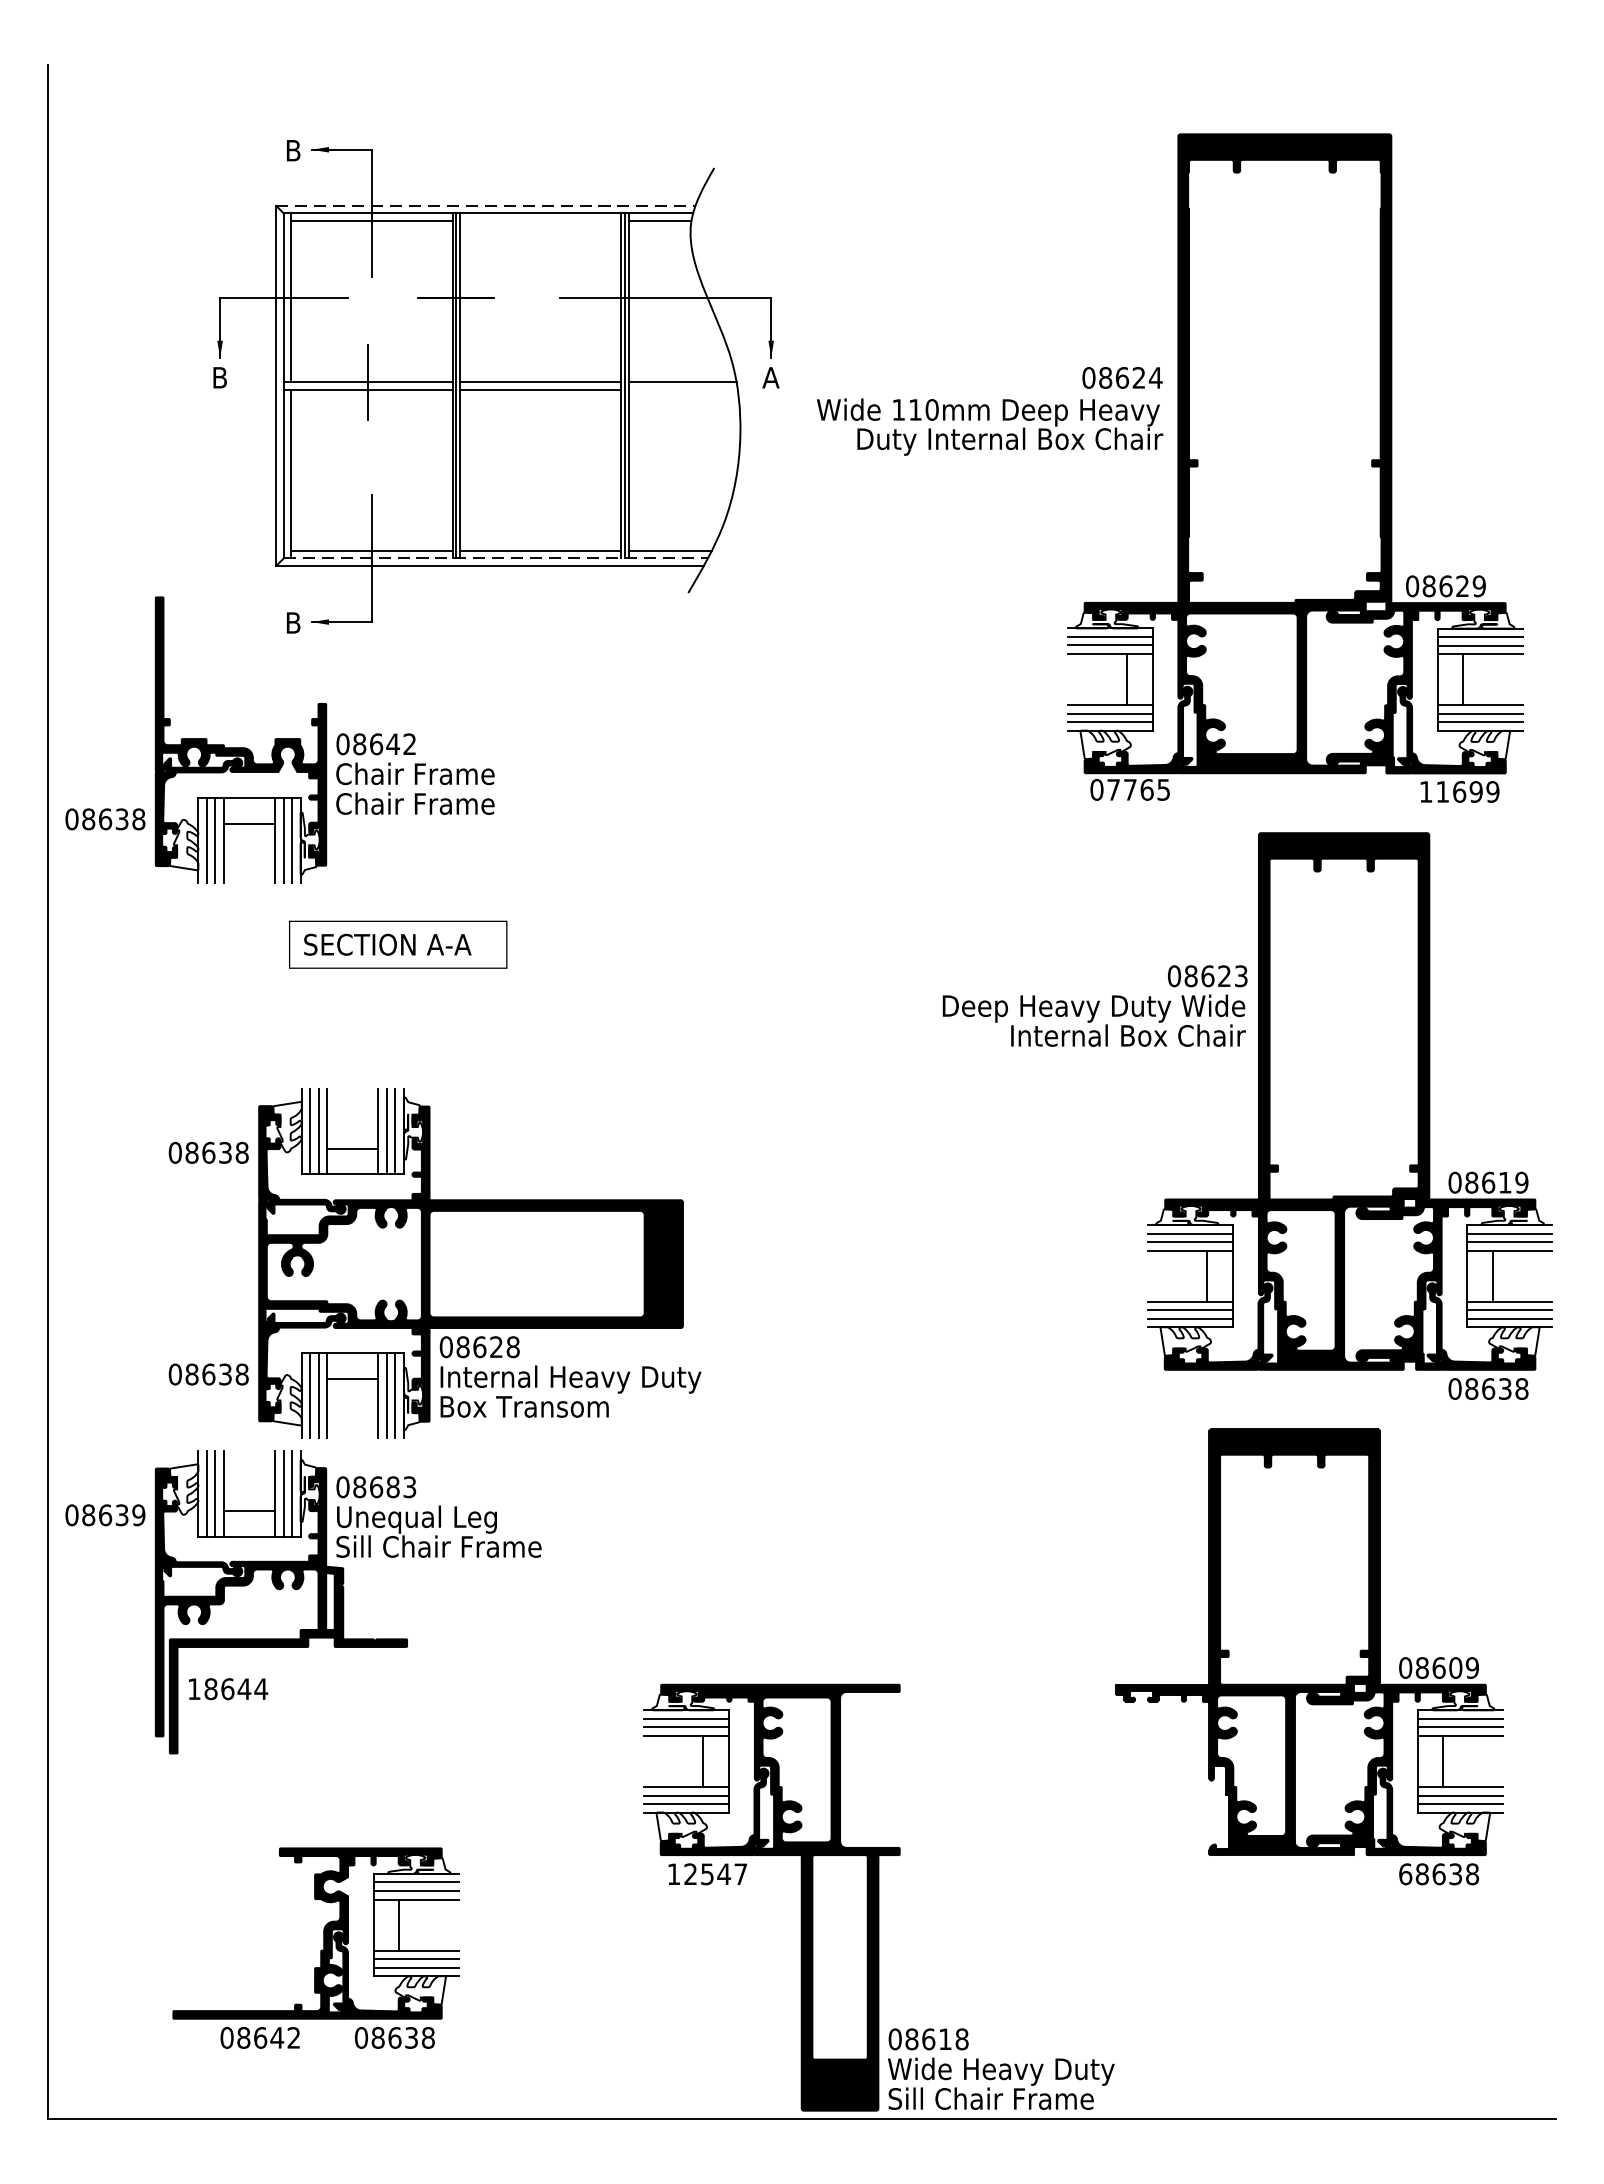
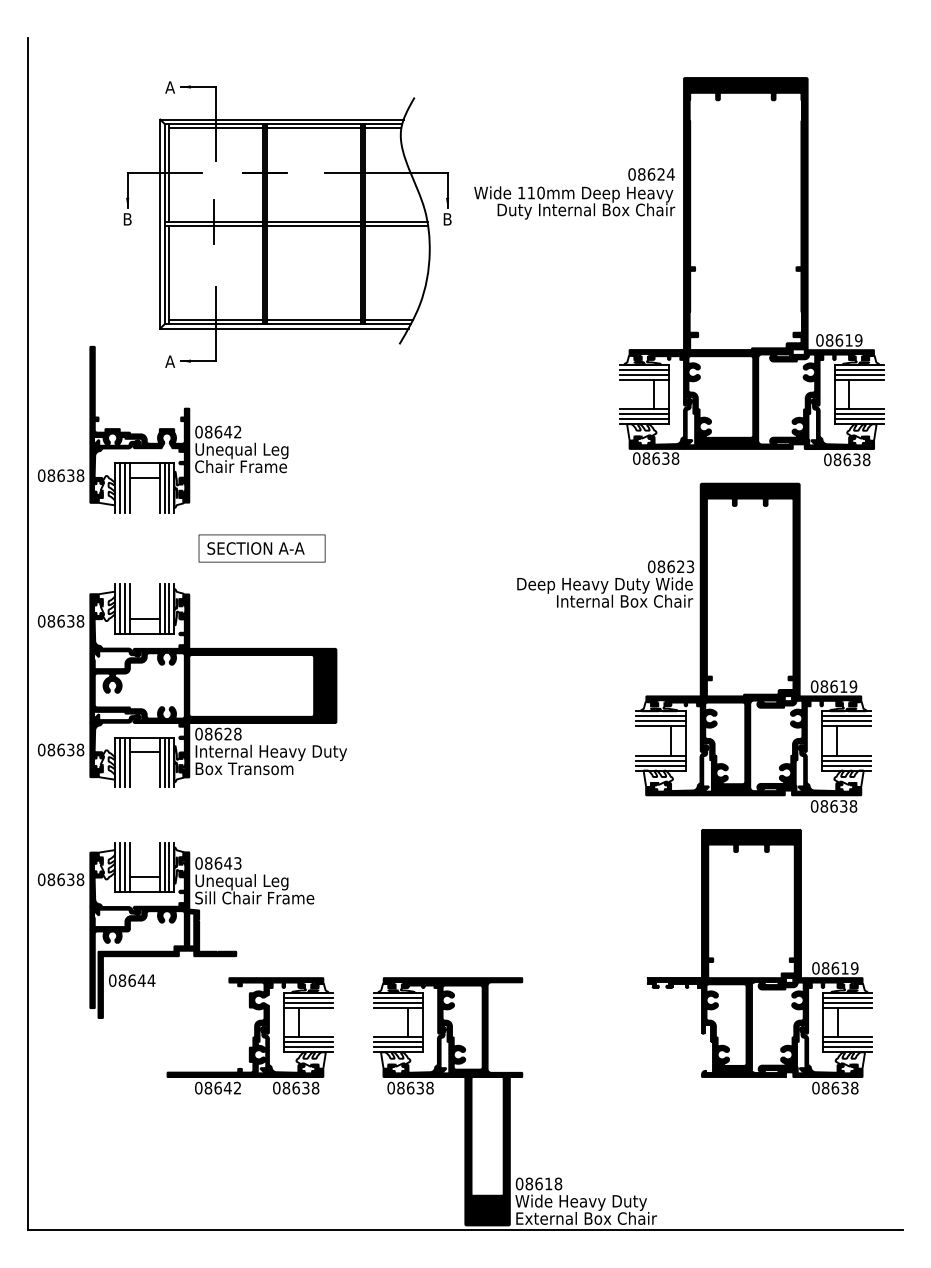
text: (293, 150) -> (170, 87), B -> A
line: (485, 205) -> (281, 119), dashed -> solid
line: (540, 221) -> (313, 128), added
text: (770, 378) -> (447, 219), A -> B
line: (683, 390) -> (396, 226), added
text: (989, 410) -> (574, 193), moved
line: (497, 558) -> (288, 324), dashed -> solid
text: (1461, 586) -> (848, 340), 08629 -> 08619
text: (293, 622) -> (170, 361), B -> A
text: (416, 775) -> (241, 450), Chair Frame -> Unequal Leg
text: (1137, 789) -> (660, 458), 07765 -> 08638
text: (1459, 791) -> (847, 459), 11699 -> 08638
text: (397, 944) -> (261, 548), moved
part: (1248, 1115) -> (694, 647), moved
part: (435, 1263) -> (192, 685), moved
text: (393, 1487) -> (228, 863), 08683 -> 08643
text: (138, 1514) -> (80, 879), 08639 -> 08638
text: (1454, 1668) -> (844, 968), 08609 -> 08619
text: (193, 1688) -> (112, 980), 18644 -> 08644
text: (707, 1873) -> (410, 1087), 12547 -> 08638
text: (1404, 1873) -> (815, 1087), 68638 -> 08638
part: (314, 1947) -> (249, 1035), moved
text: (1008, 2098) -> (585, 1218), Sill Chair Frame -> External Box Chair

